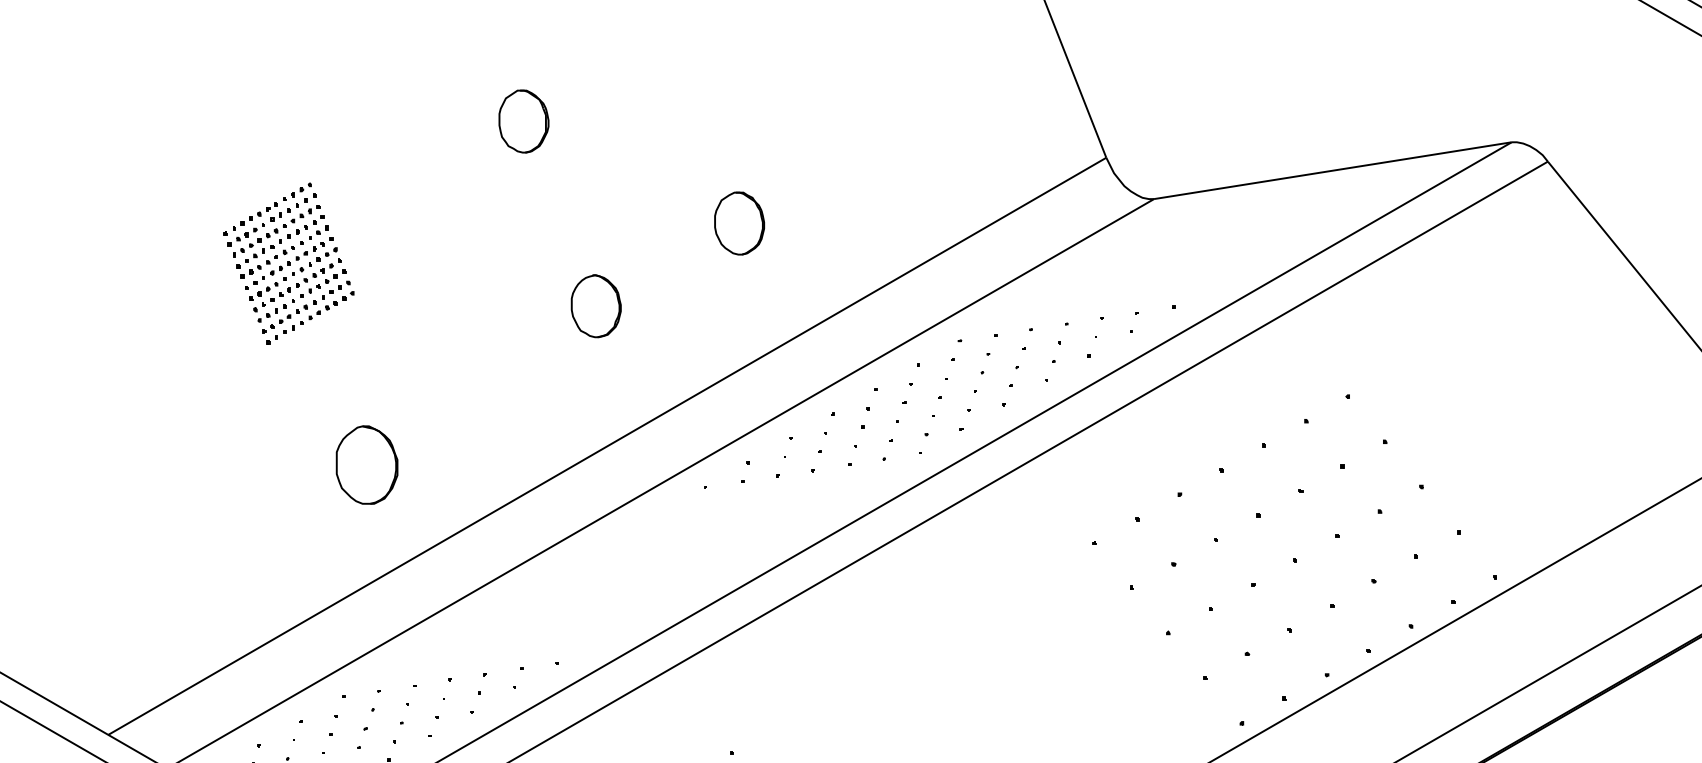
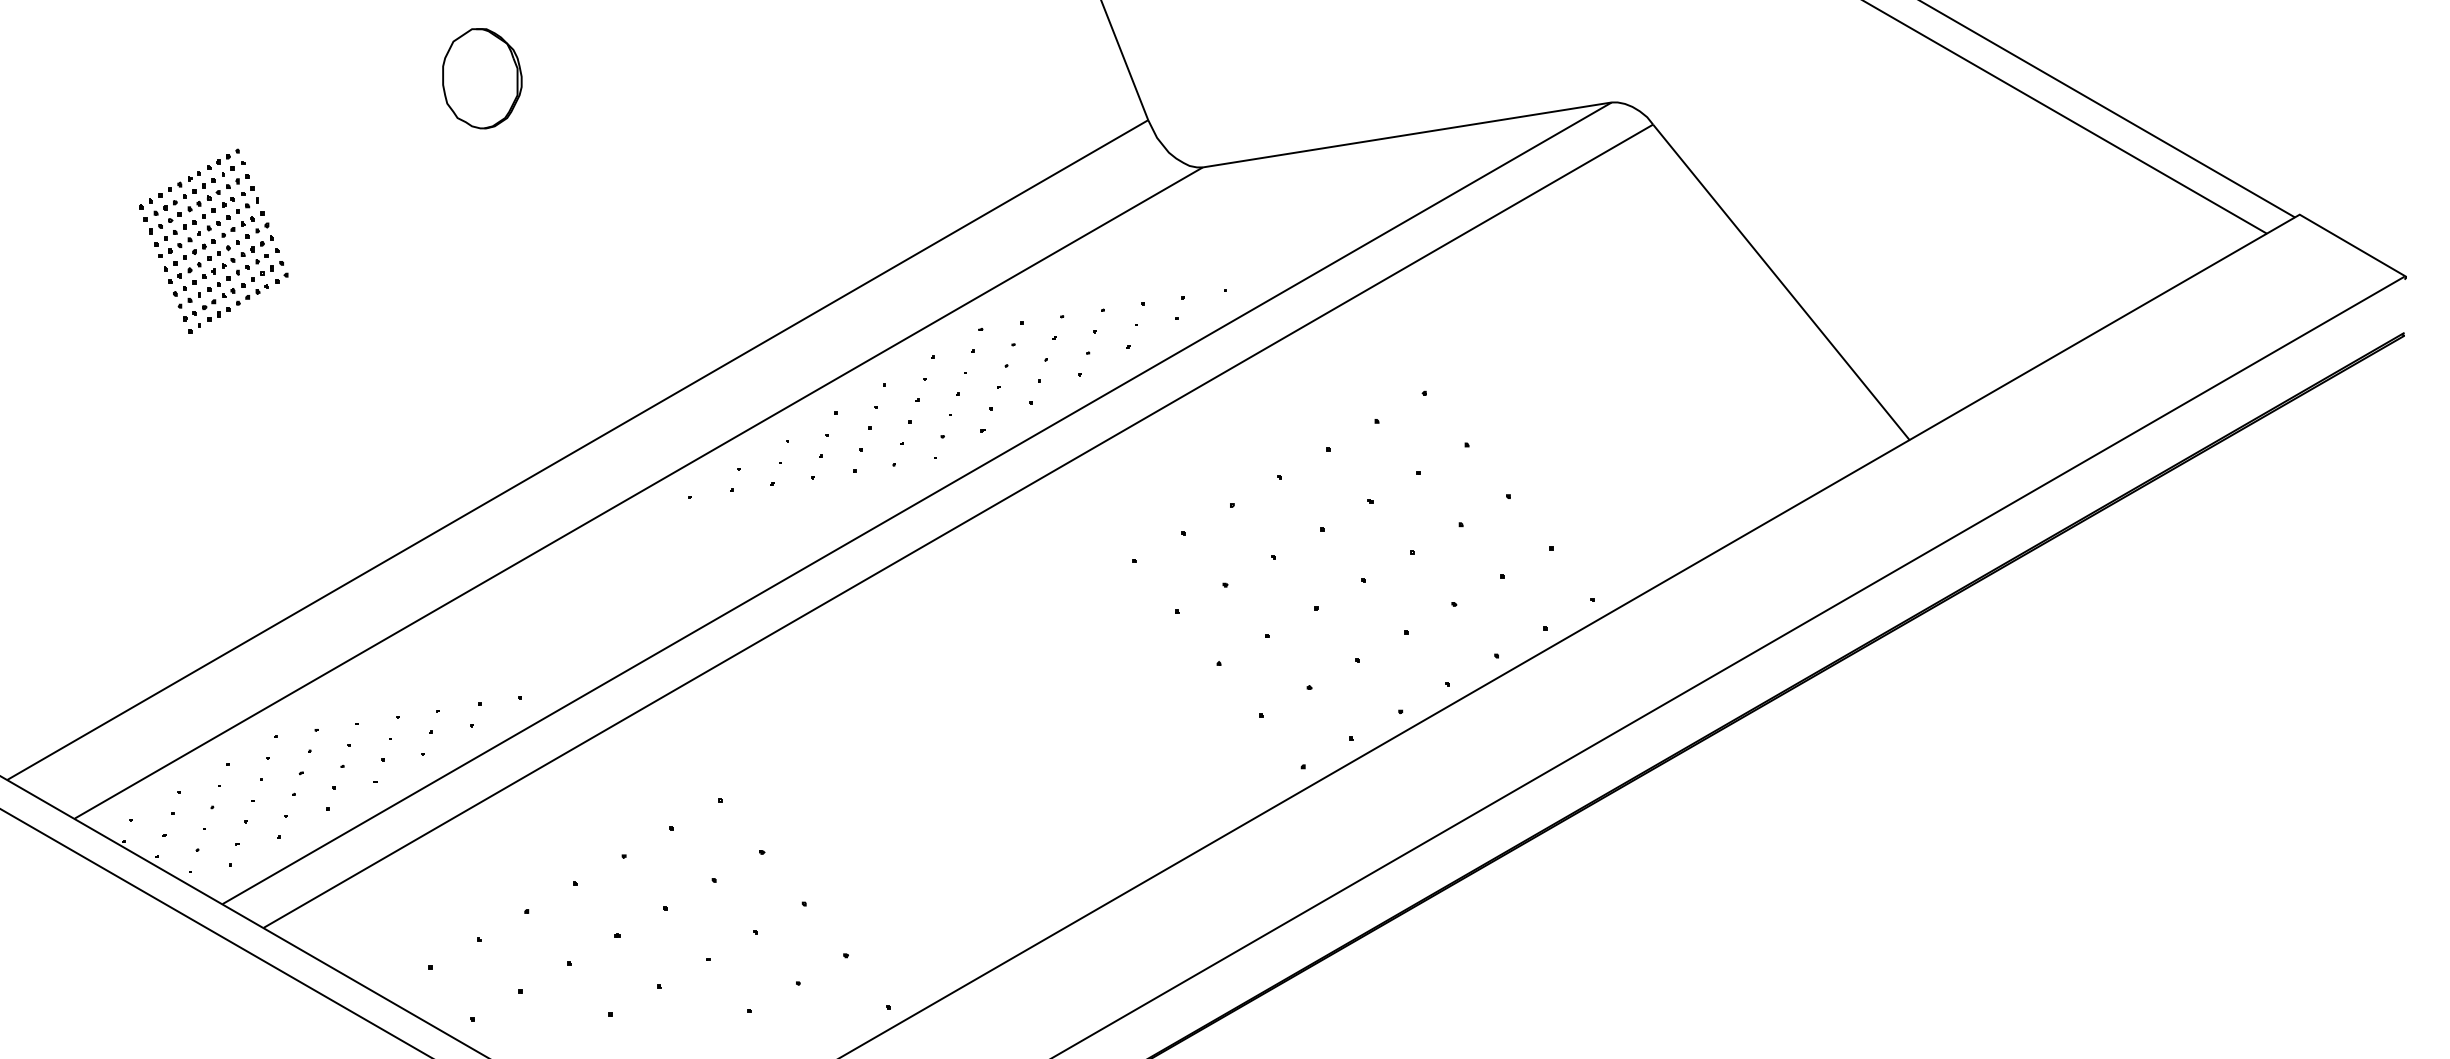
part: (524, 121) -> (482, 78), size x1.4
part: (739, 223) -> (728, 195), removed
part: (596, 305) -> (565, 289), removed
part: (366, 465) -> (302, 471), removed

